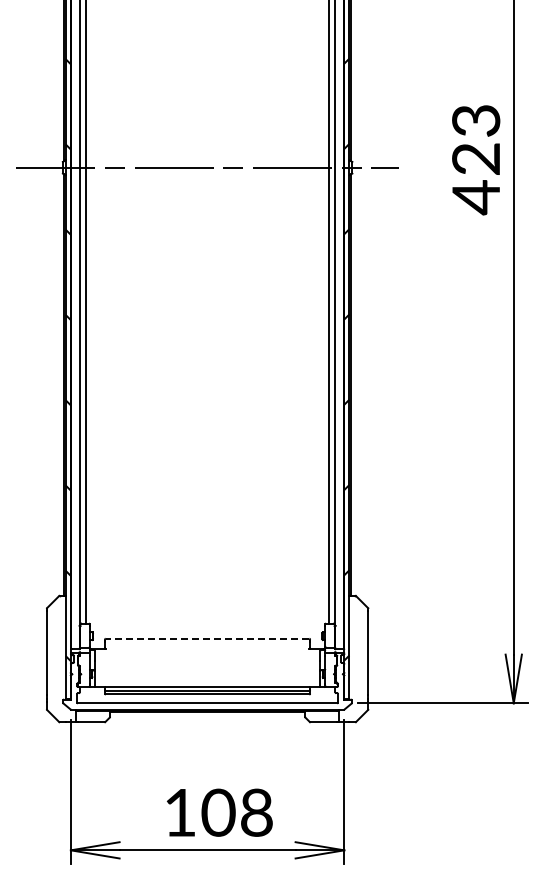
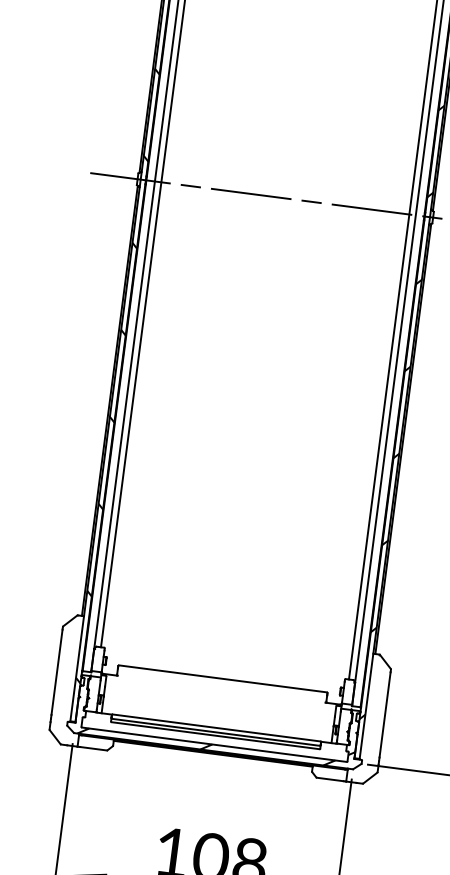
line: (207, 638) -> (222, 678), dashed -> solid
hatch: (209, 700) -> (216, 742), added

